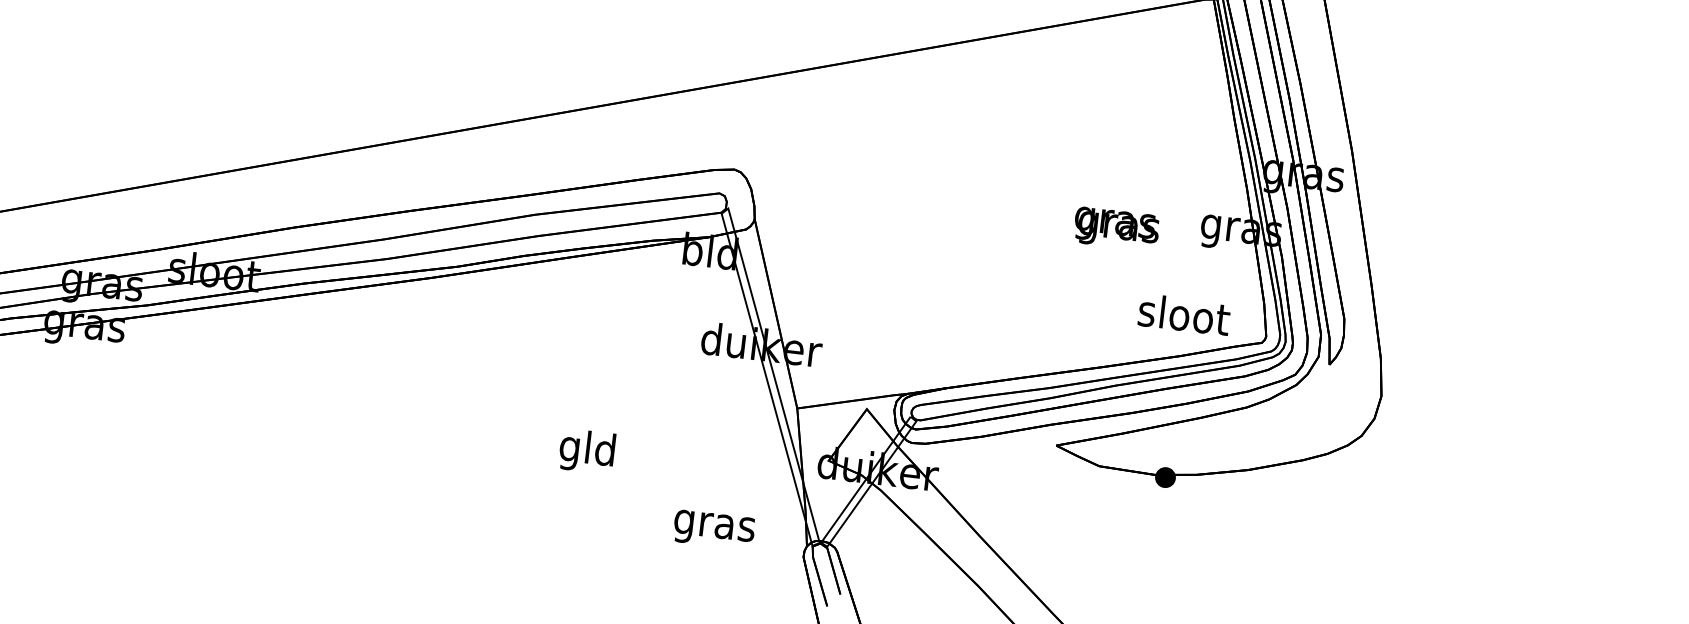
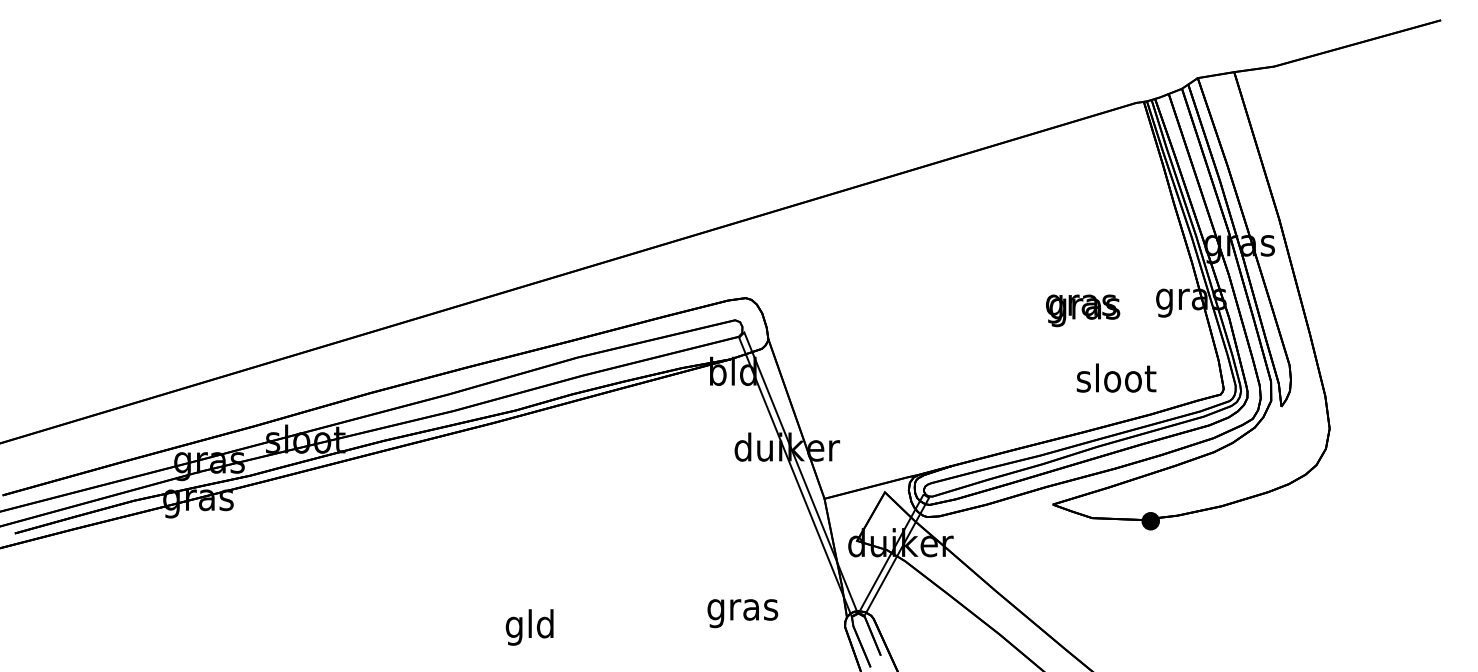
text: (1184, 314) -> (1116, 377), moved
text: (586, 451) -> (529, 627), moved
text: (713, 529) -> (742, 613), moved

